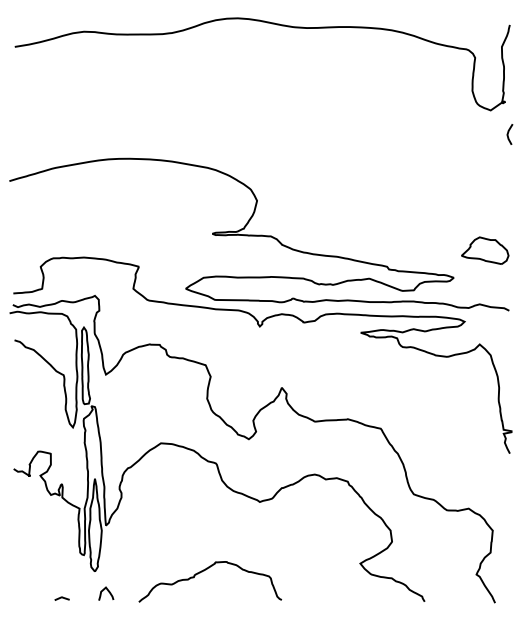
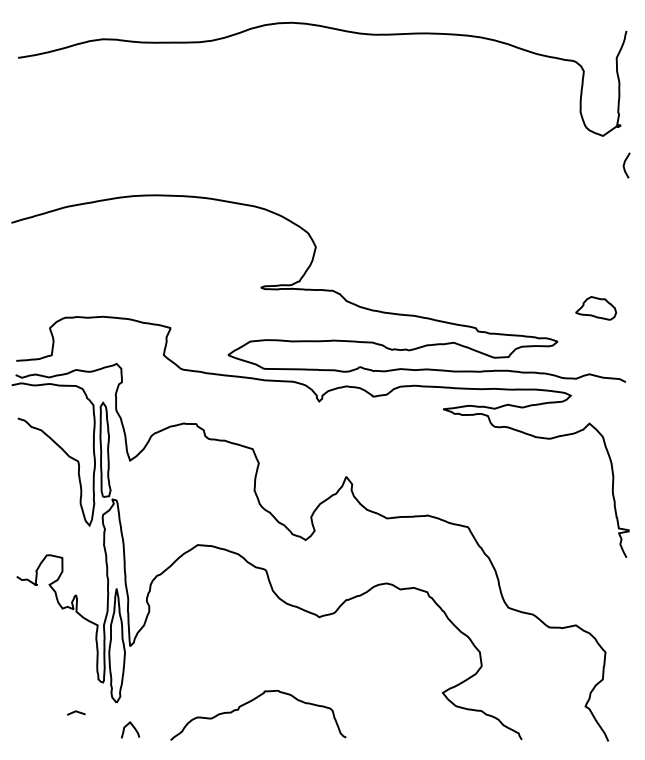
part: (484, 250) -> (595, 308), size x0.7
line: (62, 598) -> (76, 712), moved

